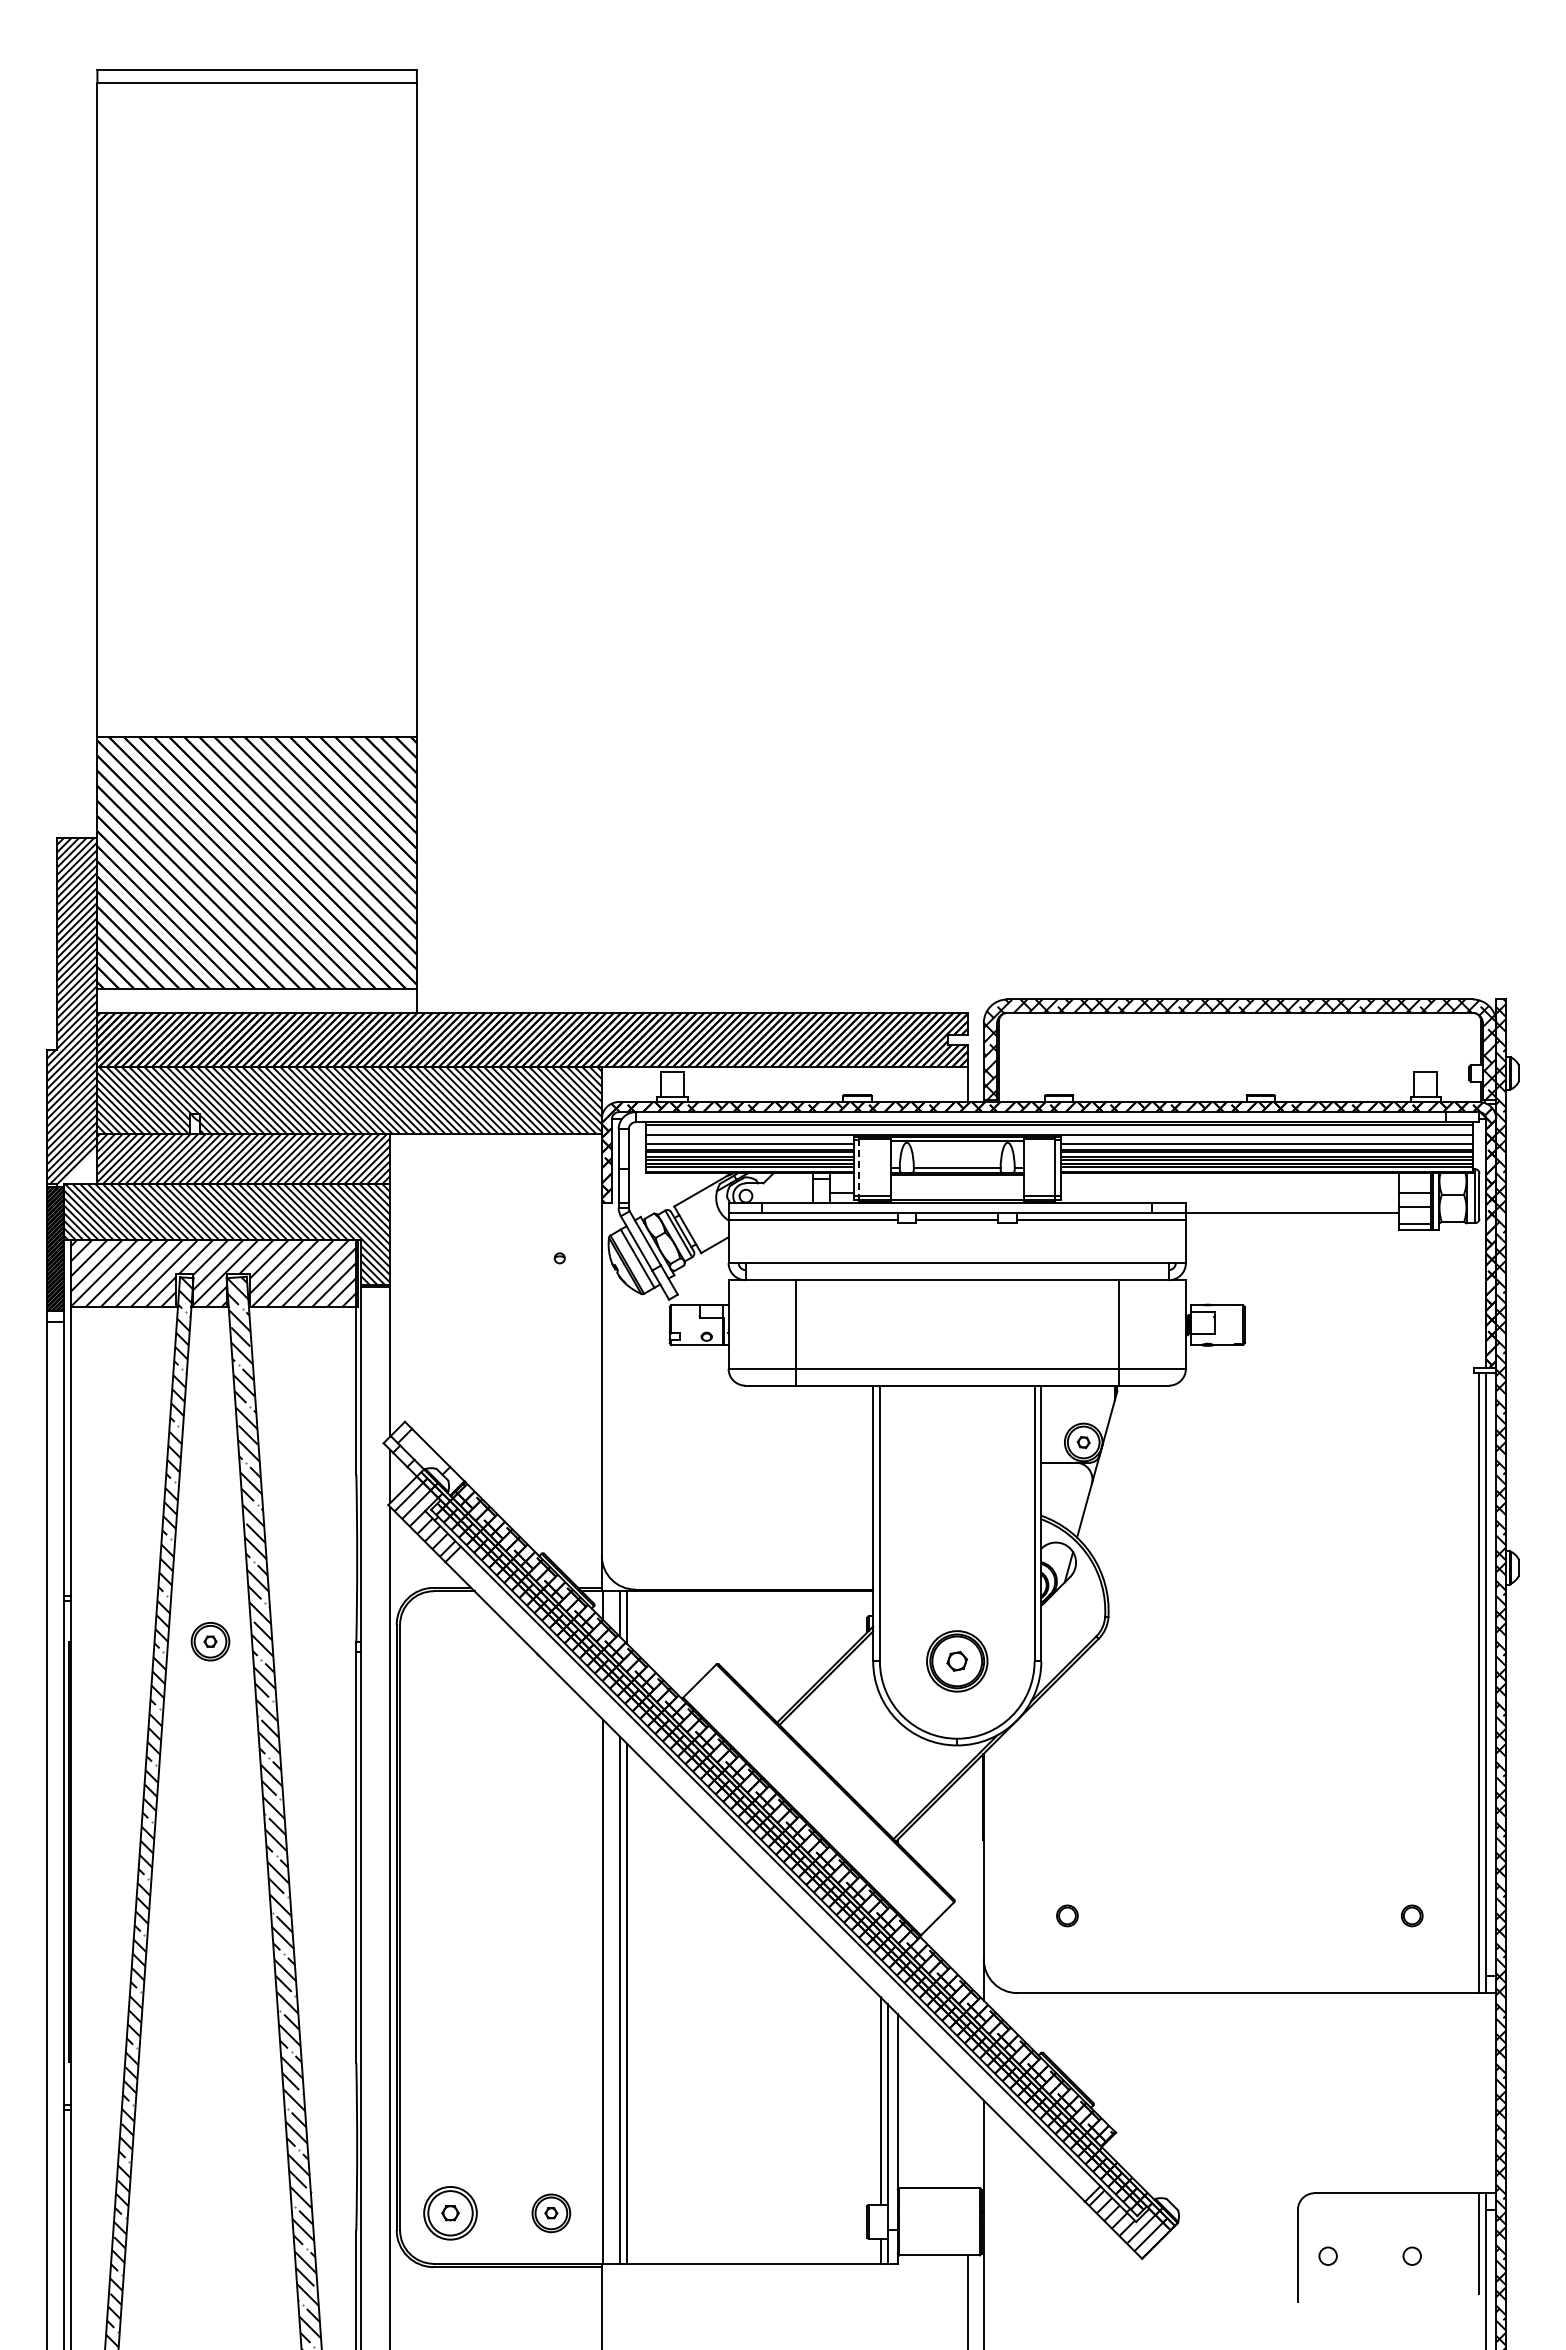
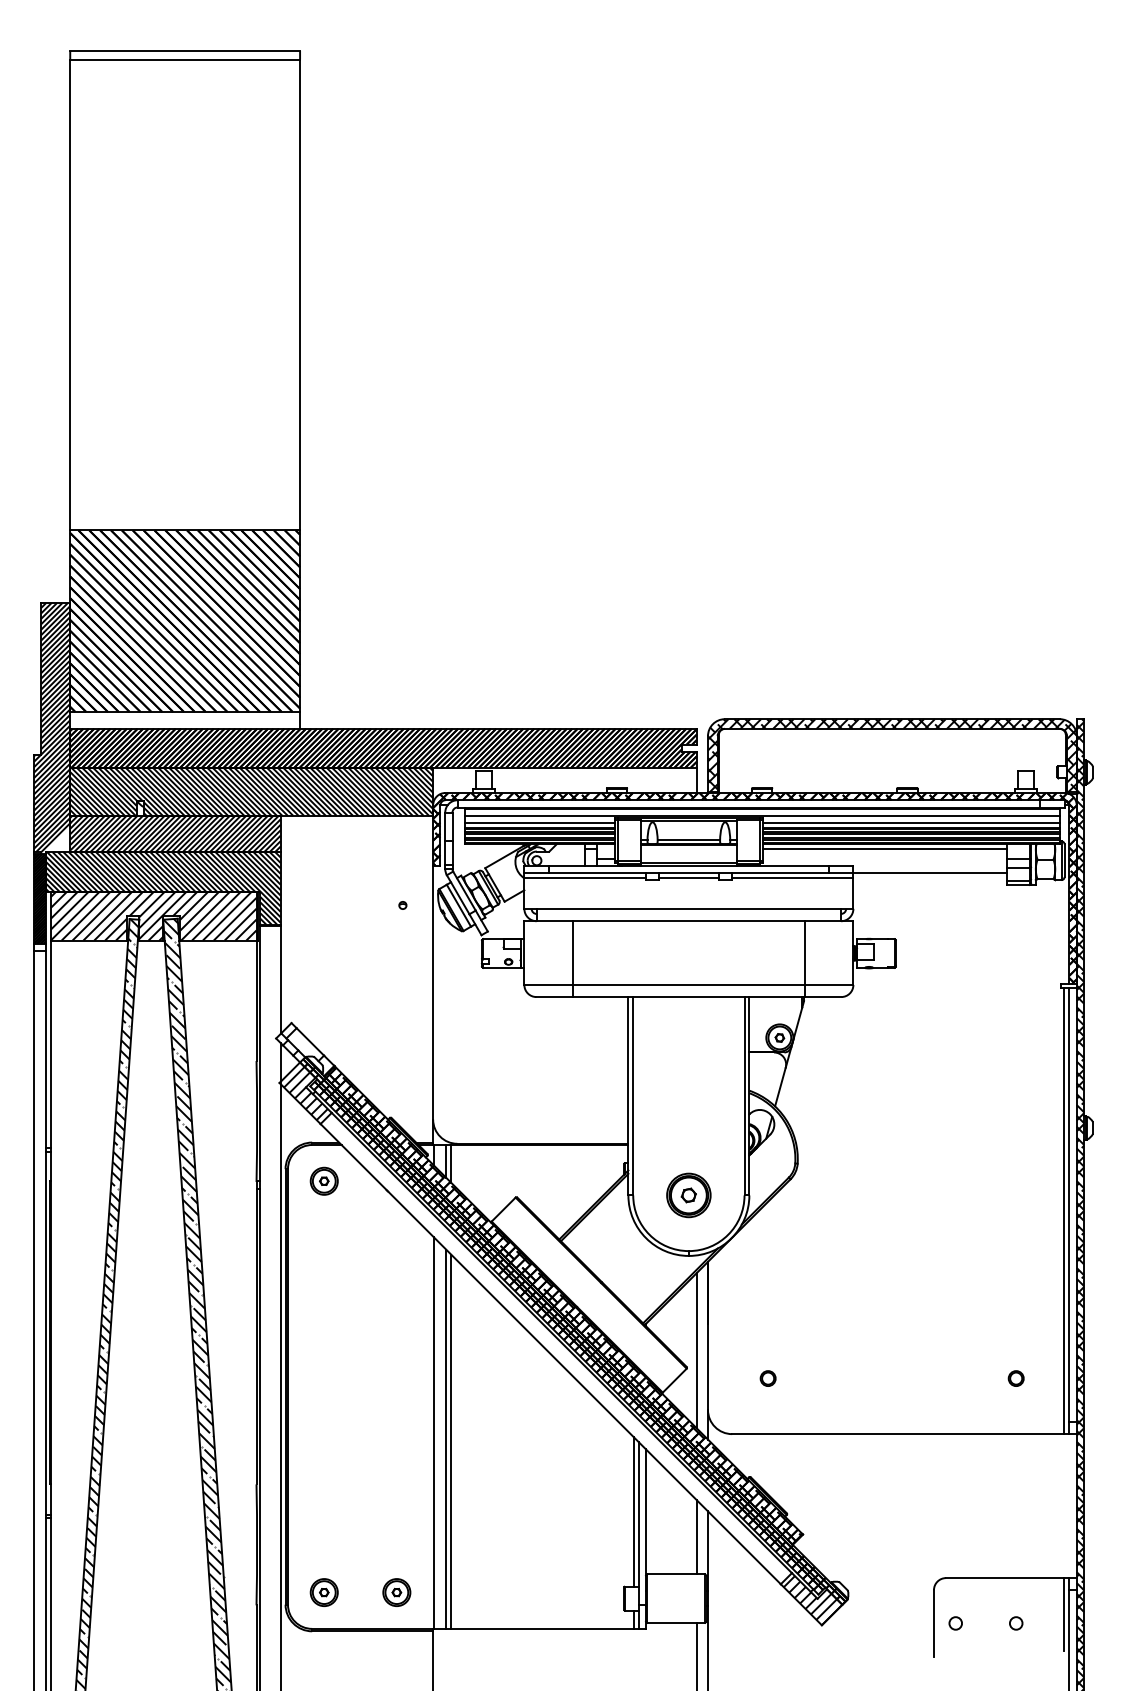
line: (859, 1168) -> (618, 840), dashed -> solid
line: (1229, 1179) -> (884, 848), added
part: (210, 1641) -> (324, 1181), moved
line: (968, 1877) -> (696, 1350), added
line: (968, 2136) -> (696, 1537), added
part: (450, 2213) -> (324, 1592), size x0.71

